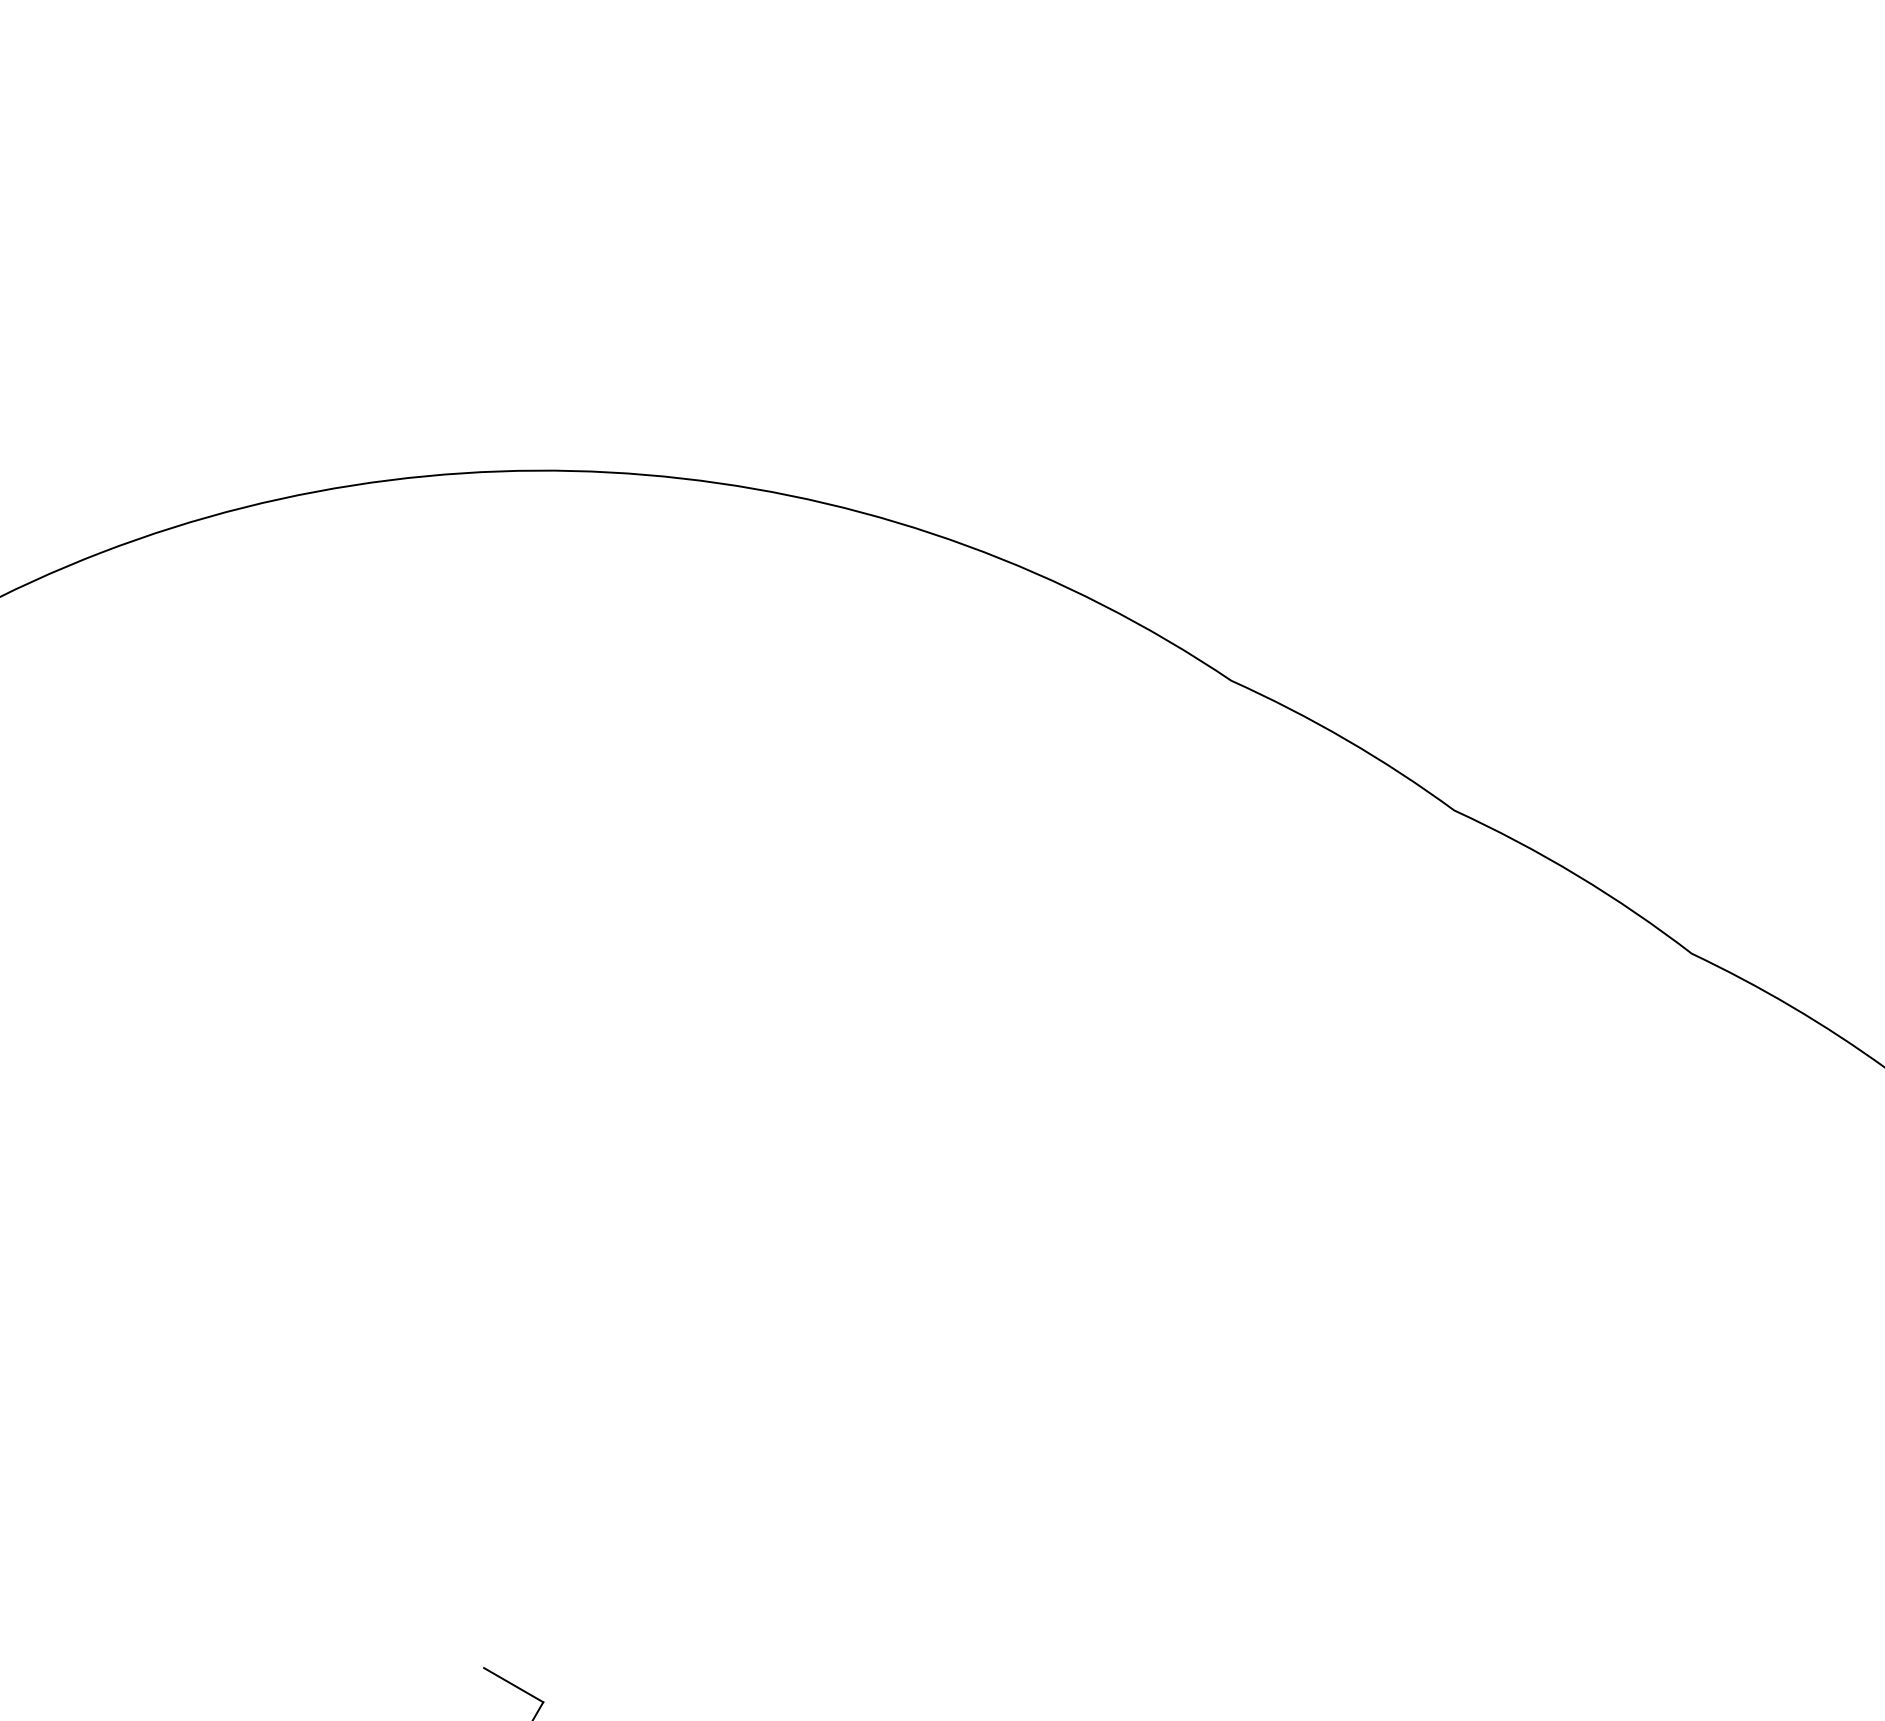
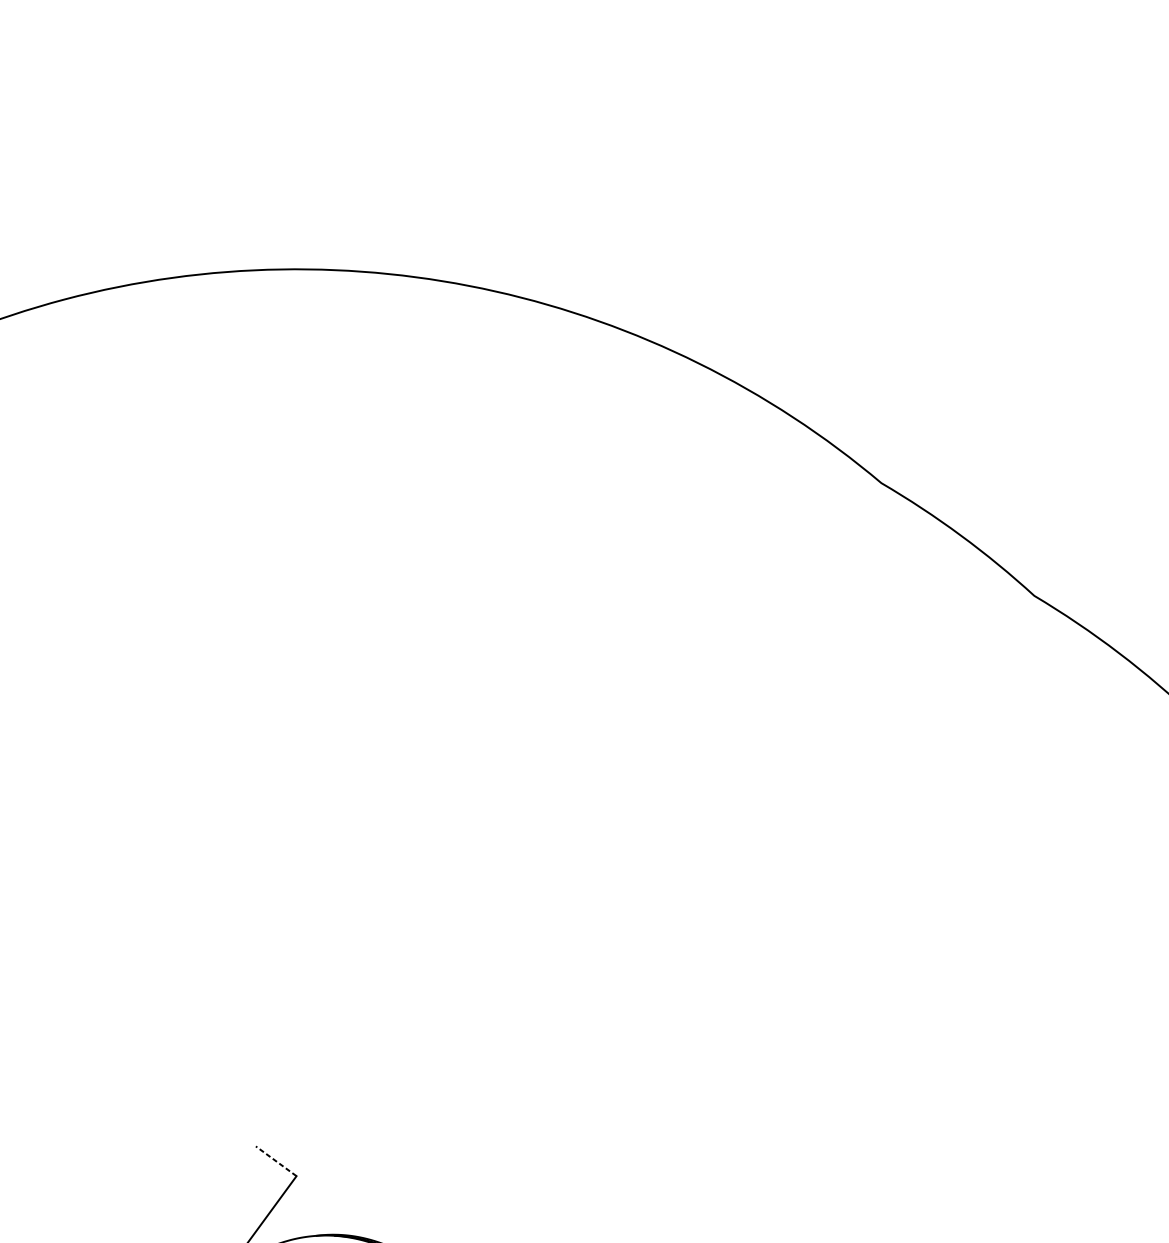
line: (513, 1684) -> (276, 1160), solid -> dashed

